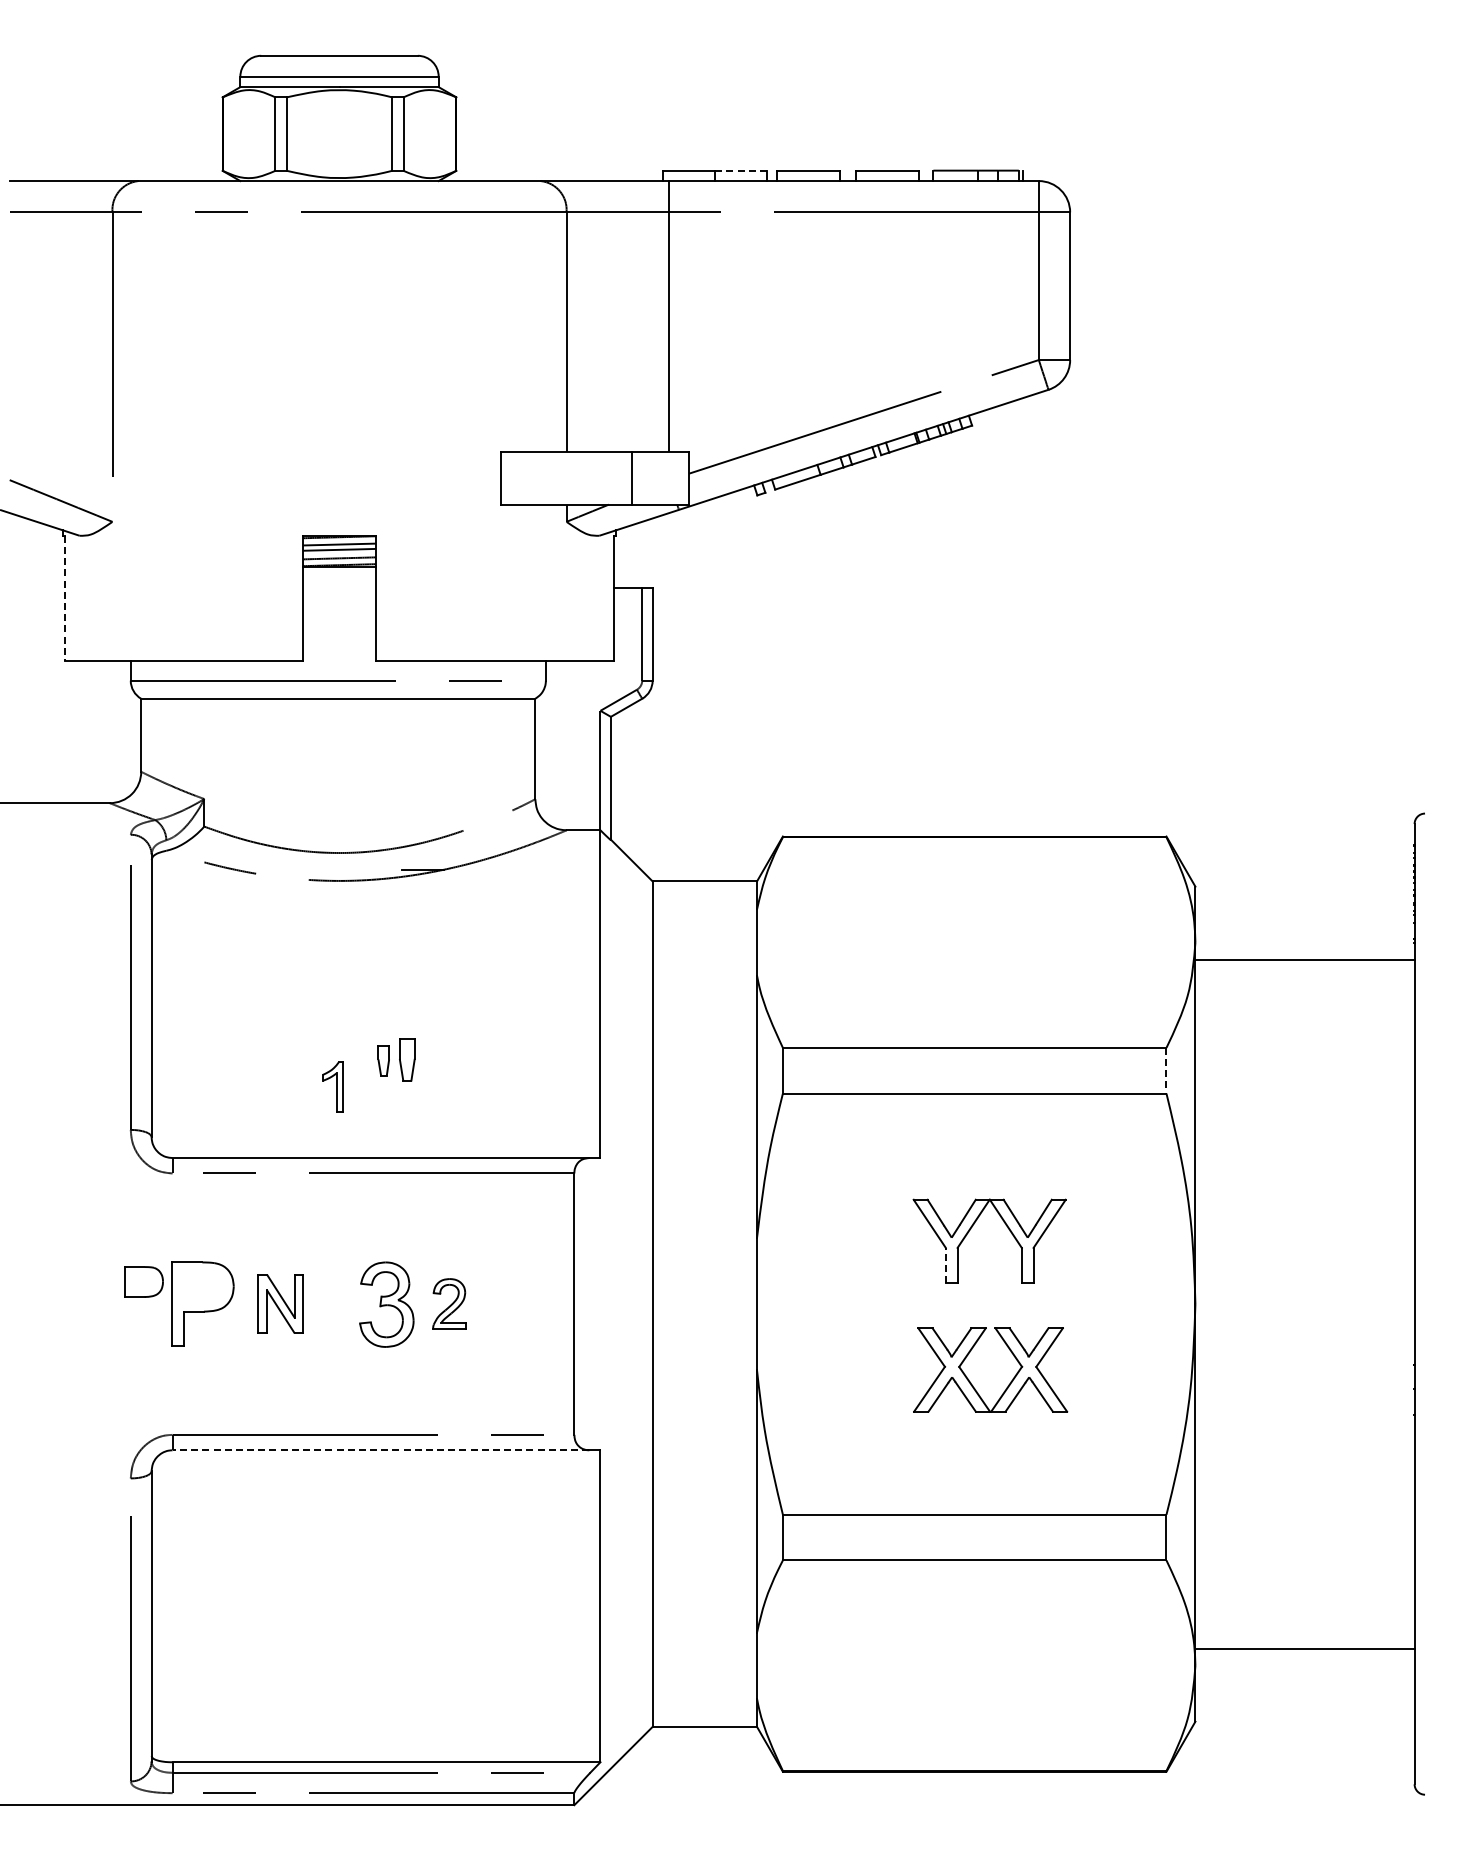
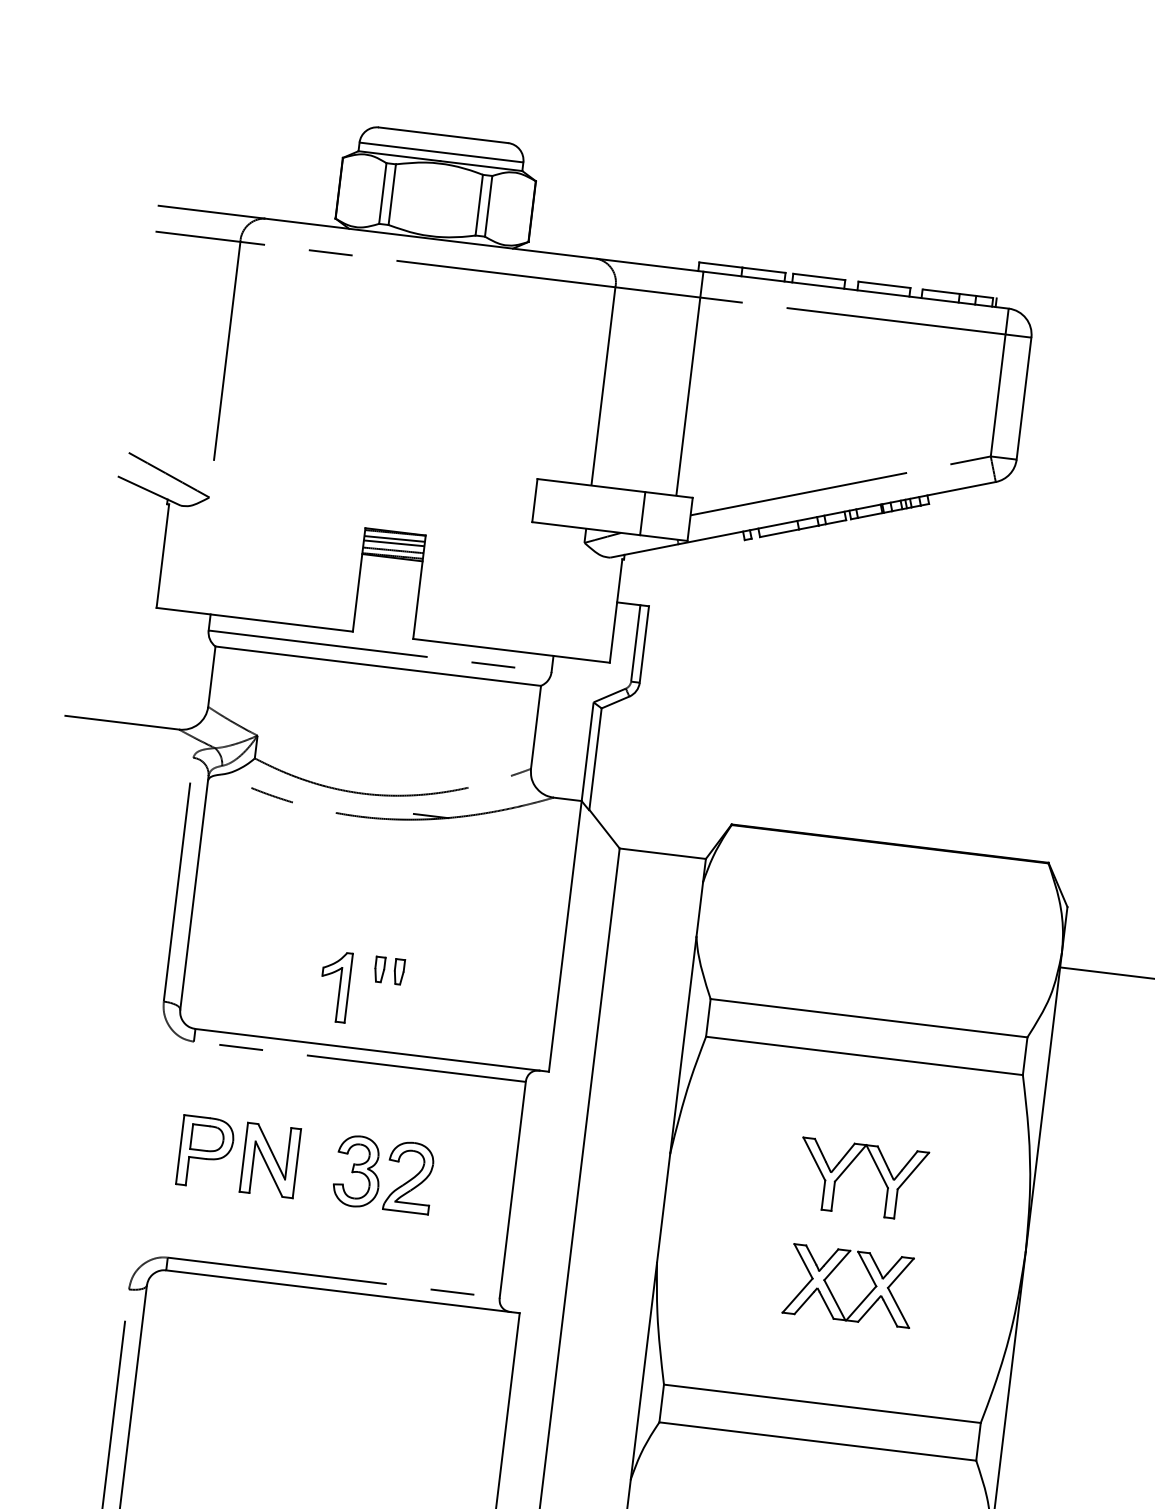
line: (741, 170) -> (764, 270), dashed -> solid
line: (65, 598) -> (162, 556), dashed -> solid
part: (407, 1060) -> (399, 971), size x0.71
line: (1166, 1070) -> (1025, 1056), dashed -> solid
part: (332, 1087) -> (334, 986), size x1.67
line: (945, 1265) -> (823, 1195), dashed -> solid
part: (143, 1281) -> (207, 1138), moved
part: (280, 1303) -> (270, 1159), size x1.43
part: (449, 1303) -> (409, 1176), size x1.67
line: (380, 1450) -> (338, 1291), dashed -> solid

